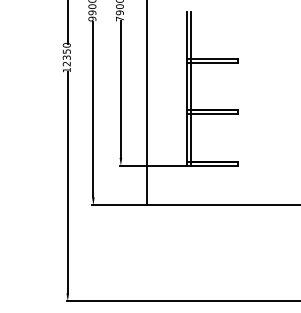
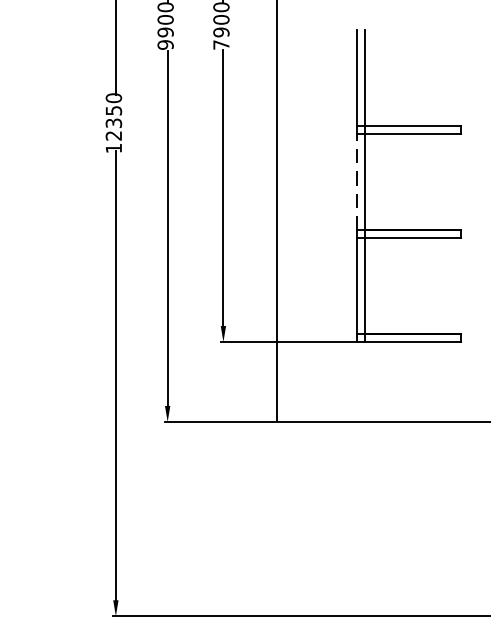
line: (186, 86) -> (356, 181), solid -> dashed

